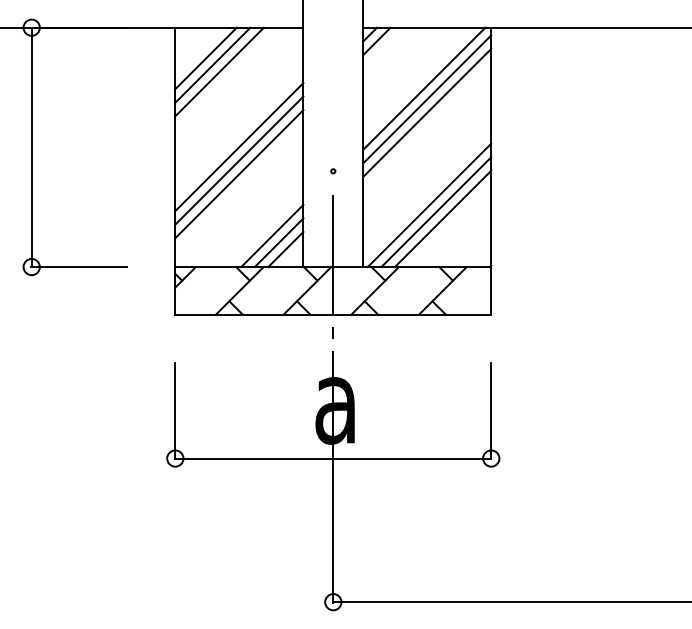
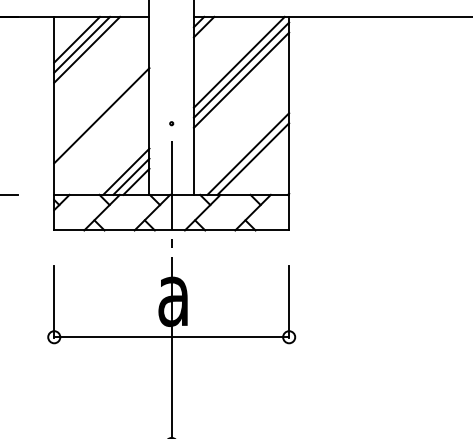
line: (239, 147) -> (101, 105), removed
line: (239, 174) -> (101, 126), removed
line: (429, 205) -> (243, 149), removed

